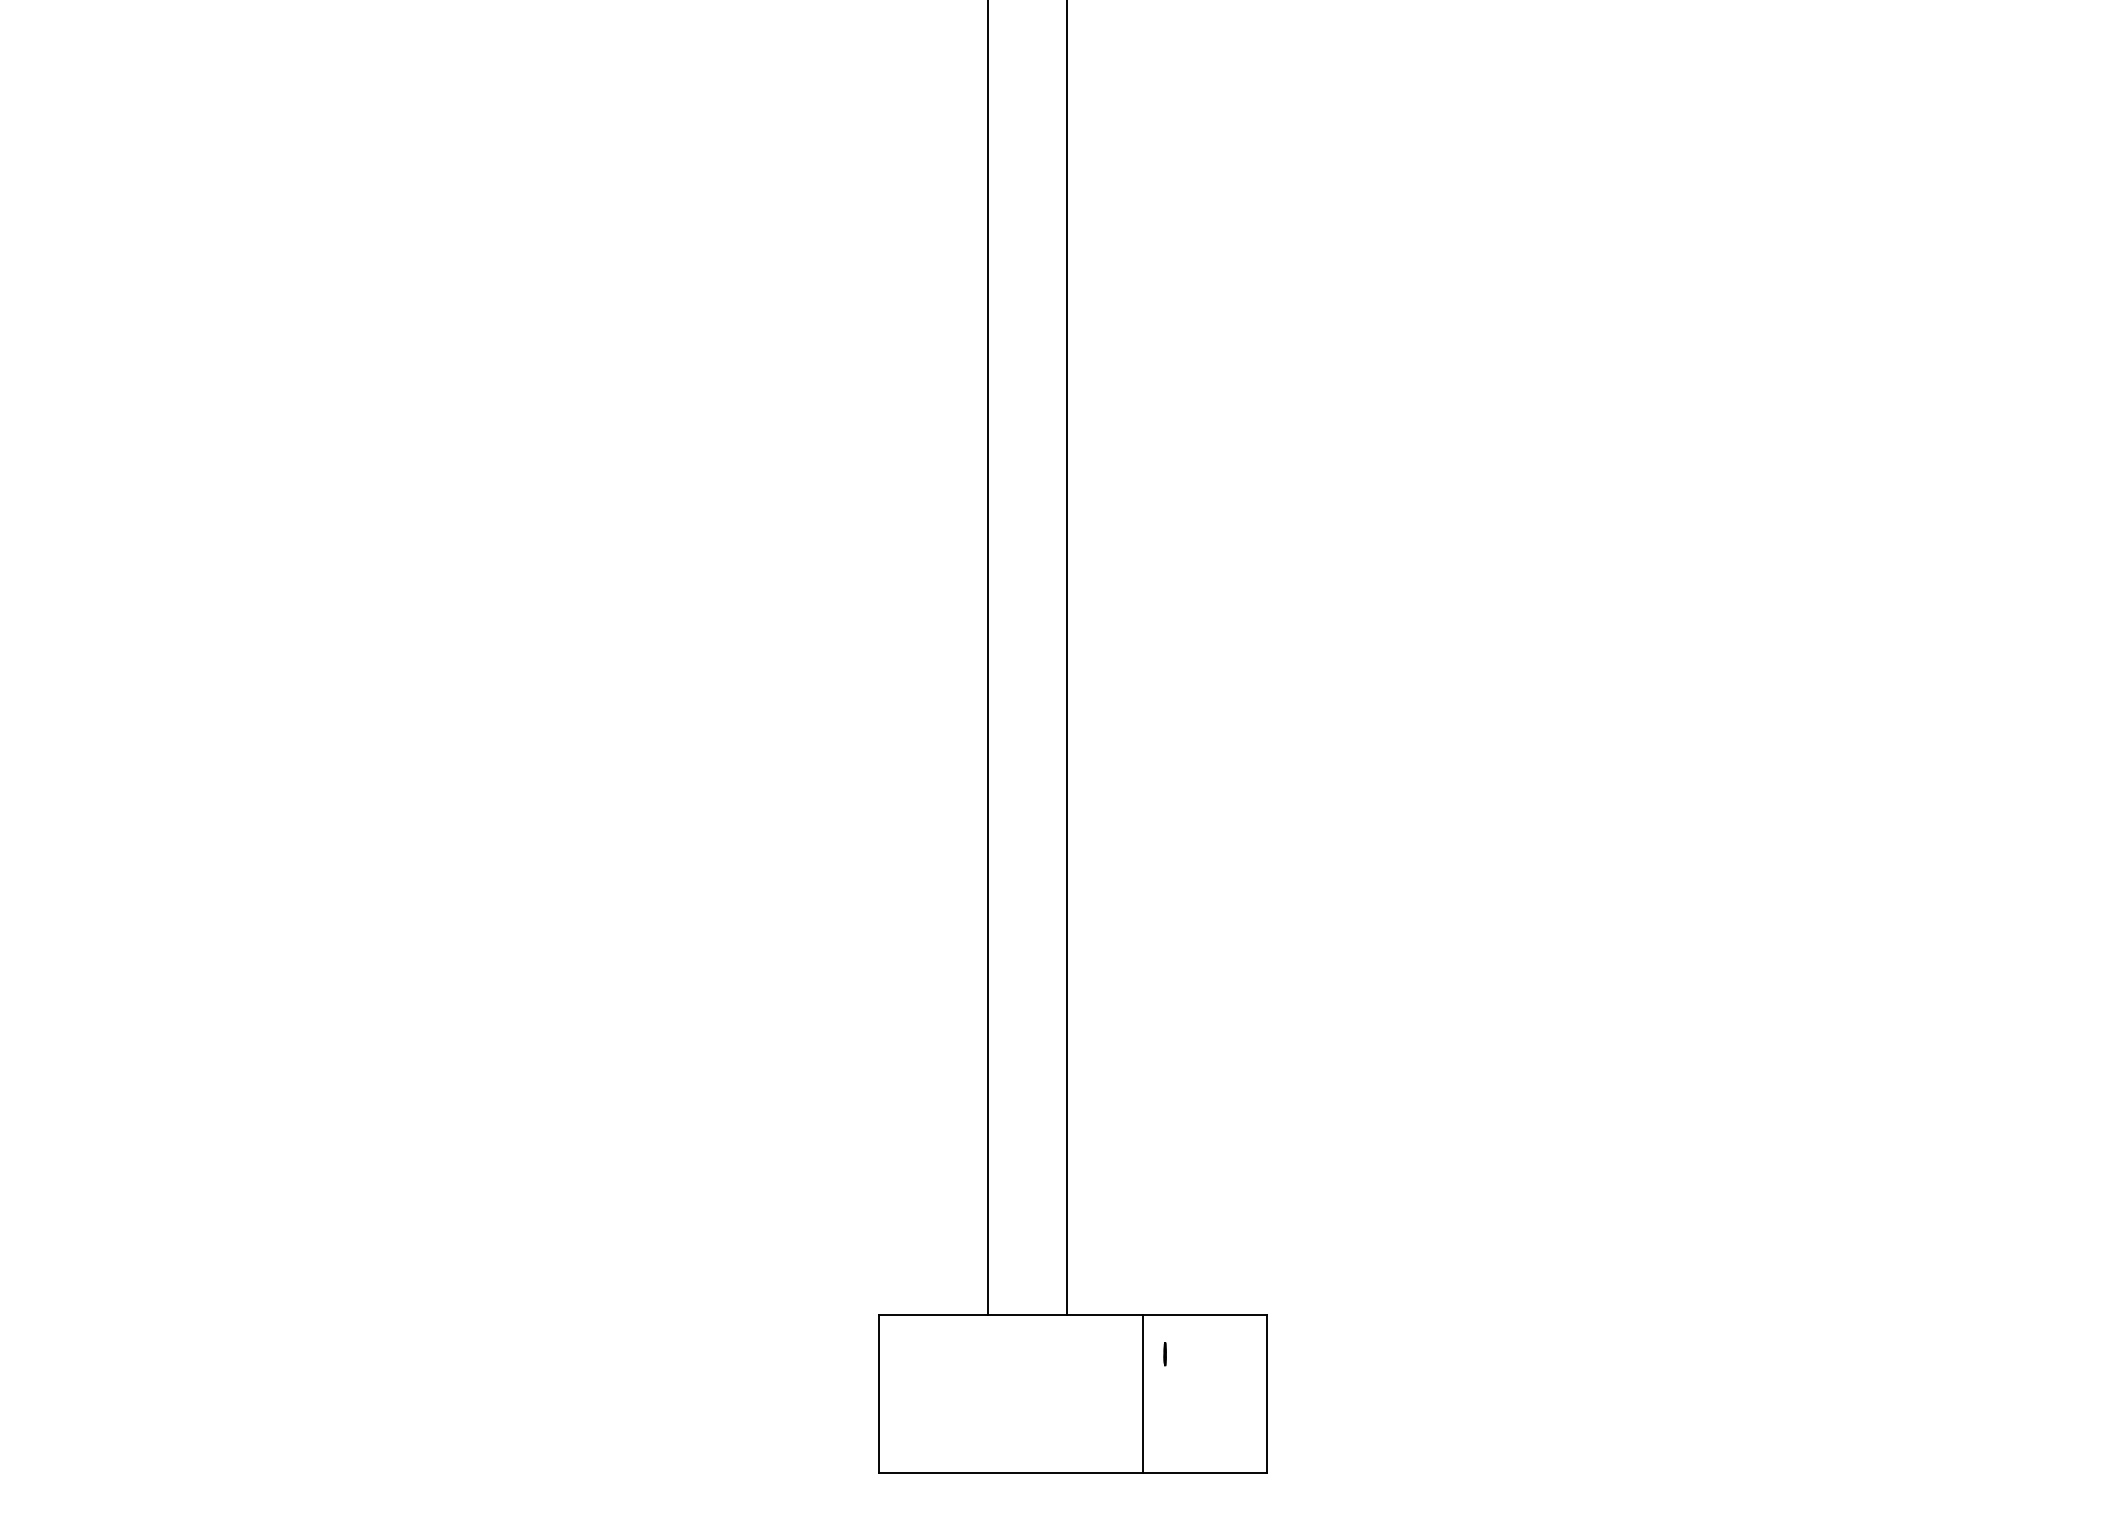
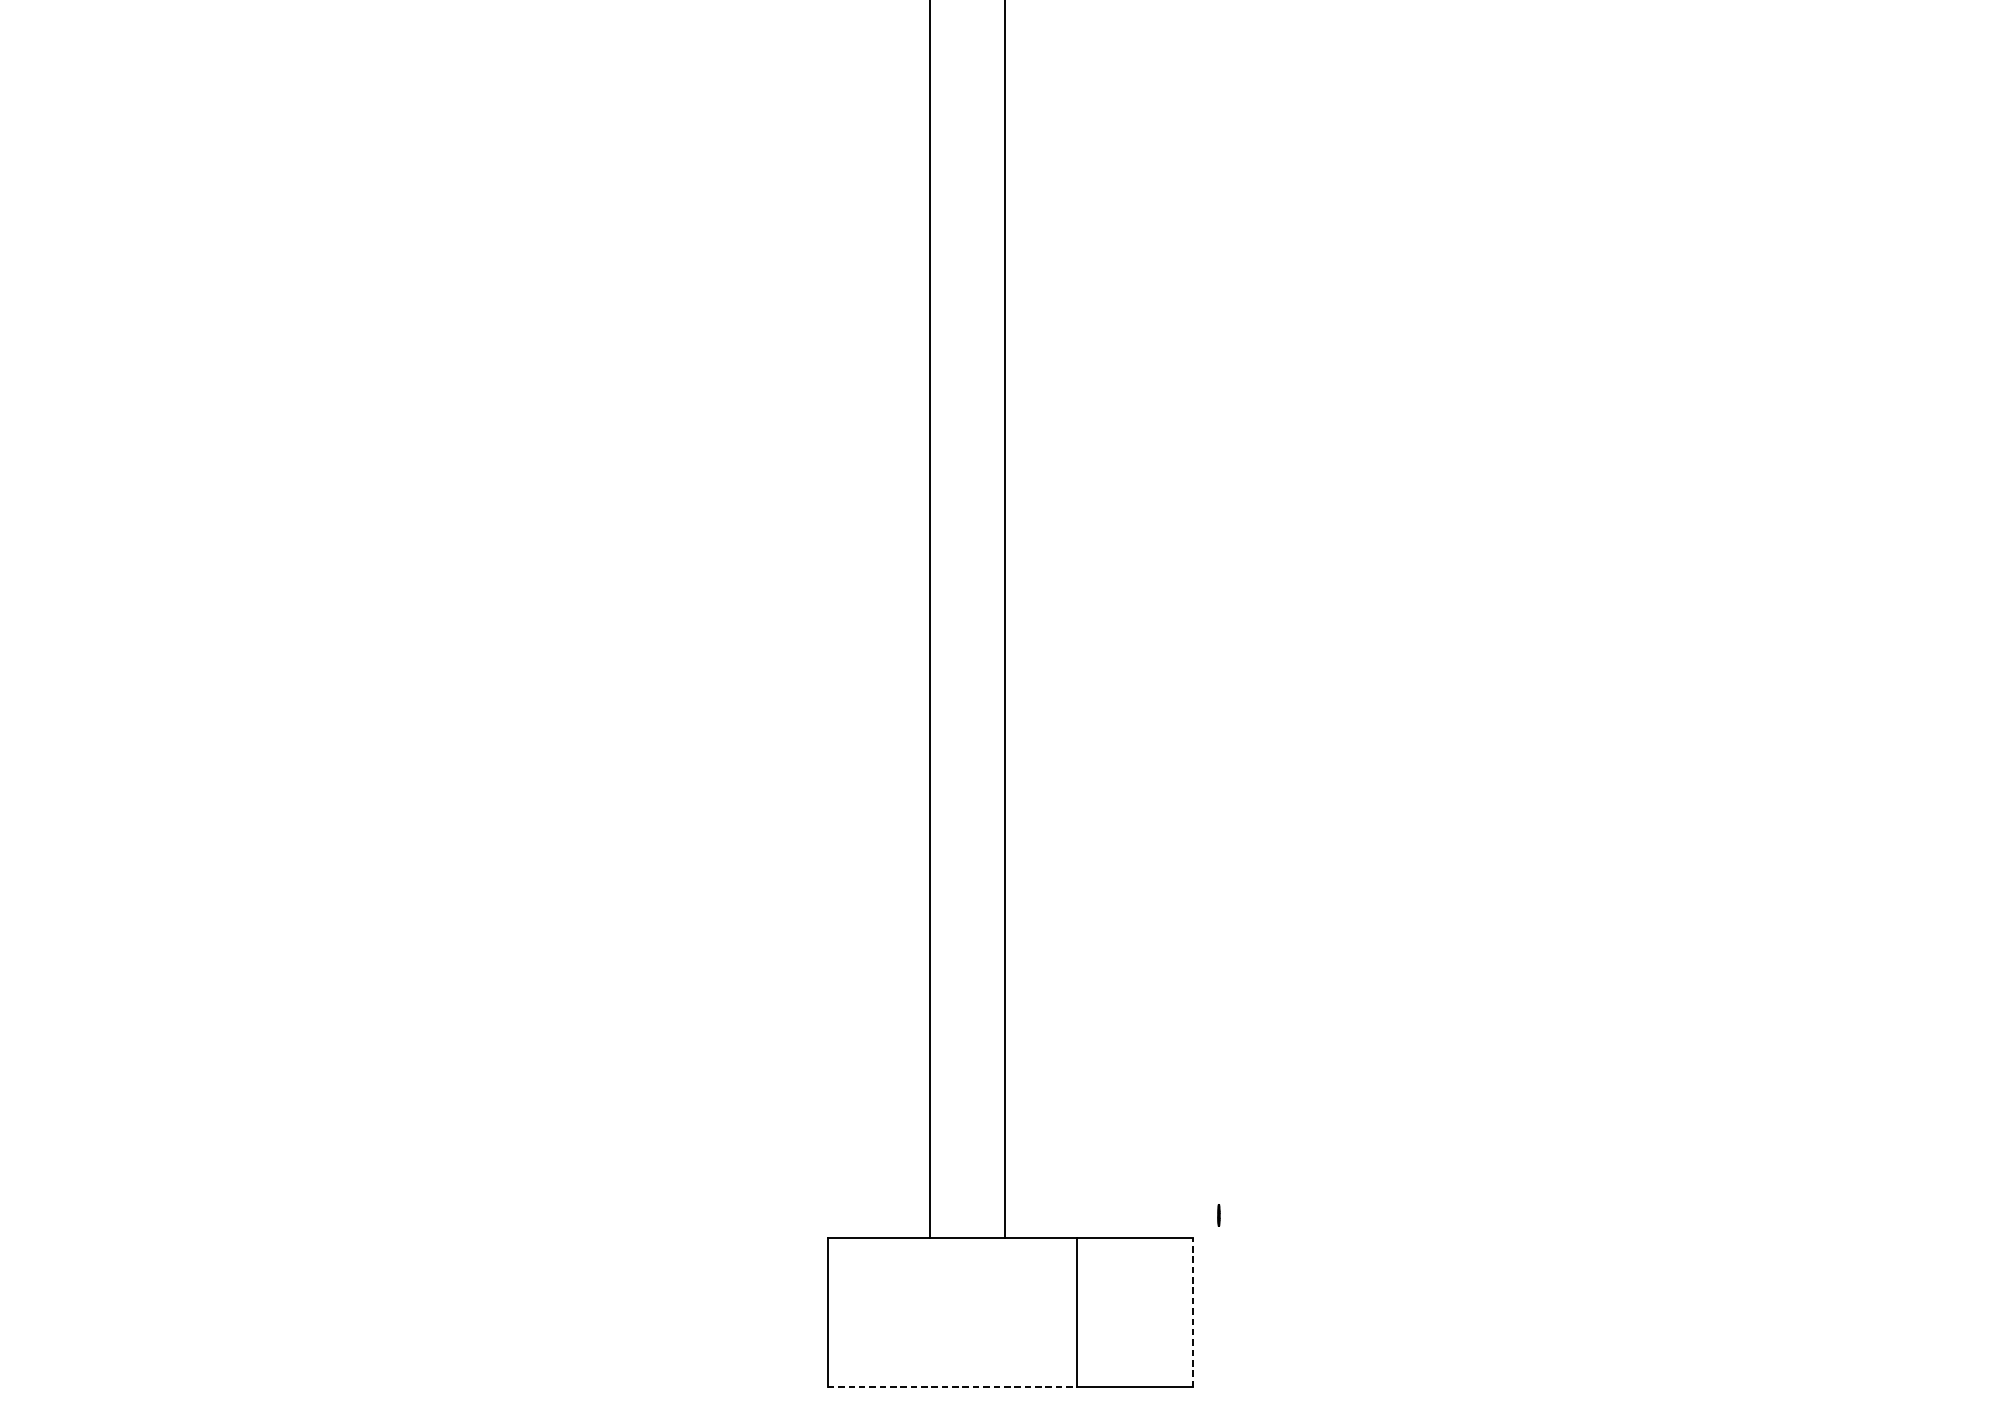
line: (1164, 1354) -> (1218, 1215), moved
line: (1267, 1393) -> (1193, 1312), solid -> dashed
line: (1011, 1472) -> (952, 1387), solid -> dashed

